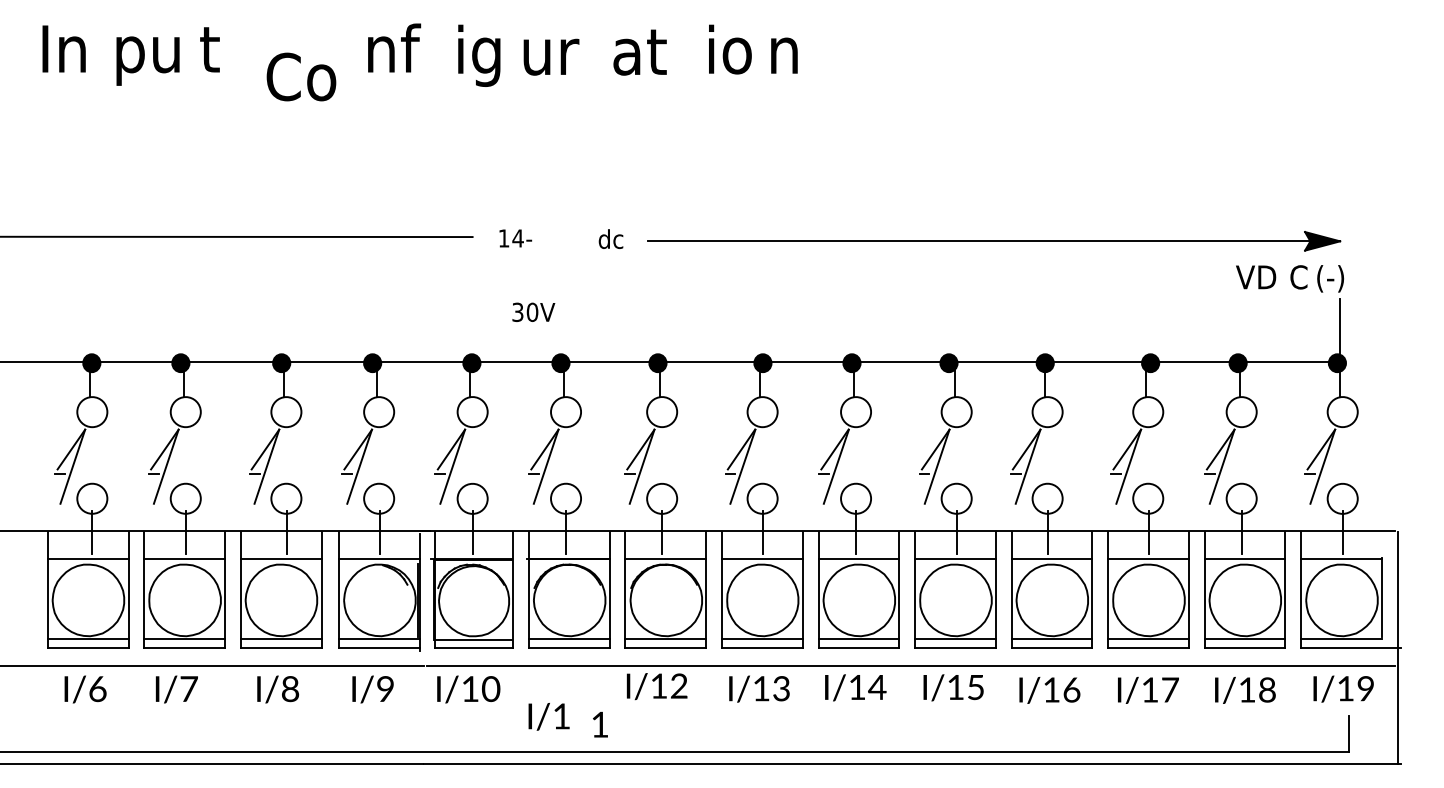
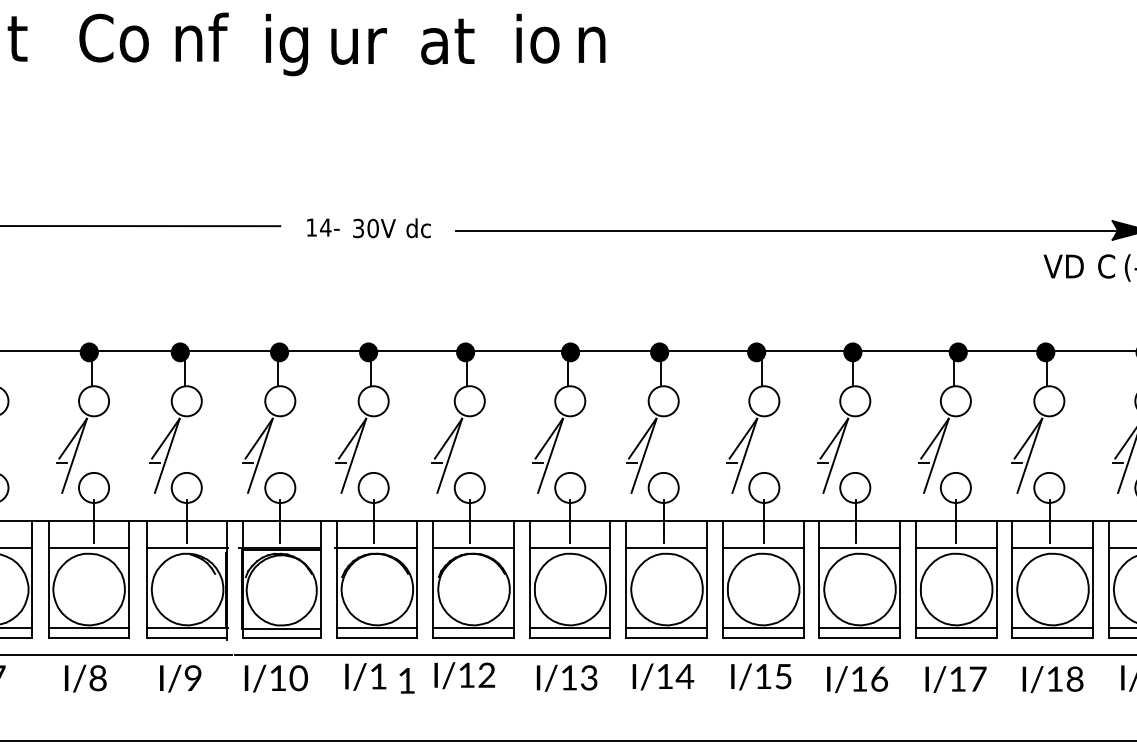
text: (301, 76) -> (114, 37), moved
text: (533, 311) -> (374, 227), moved
text: (548, 716) -> (365, 676), moved
text: (600, 724) -> (407, 680), moved

